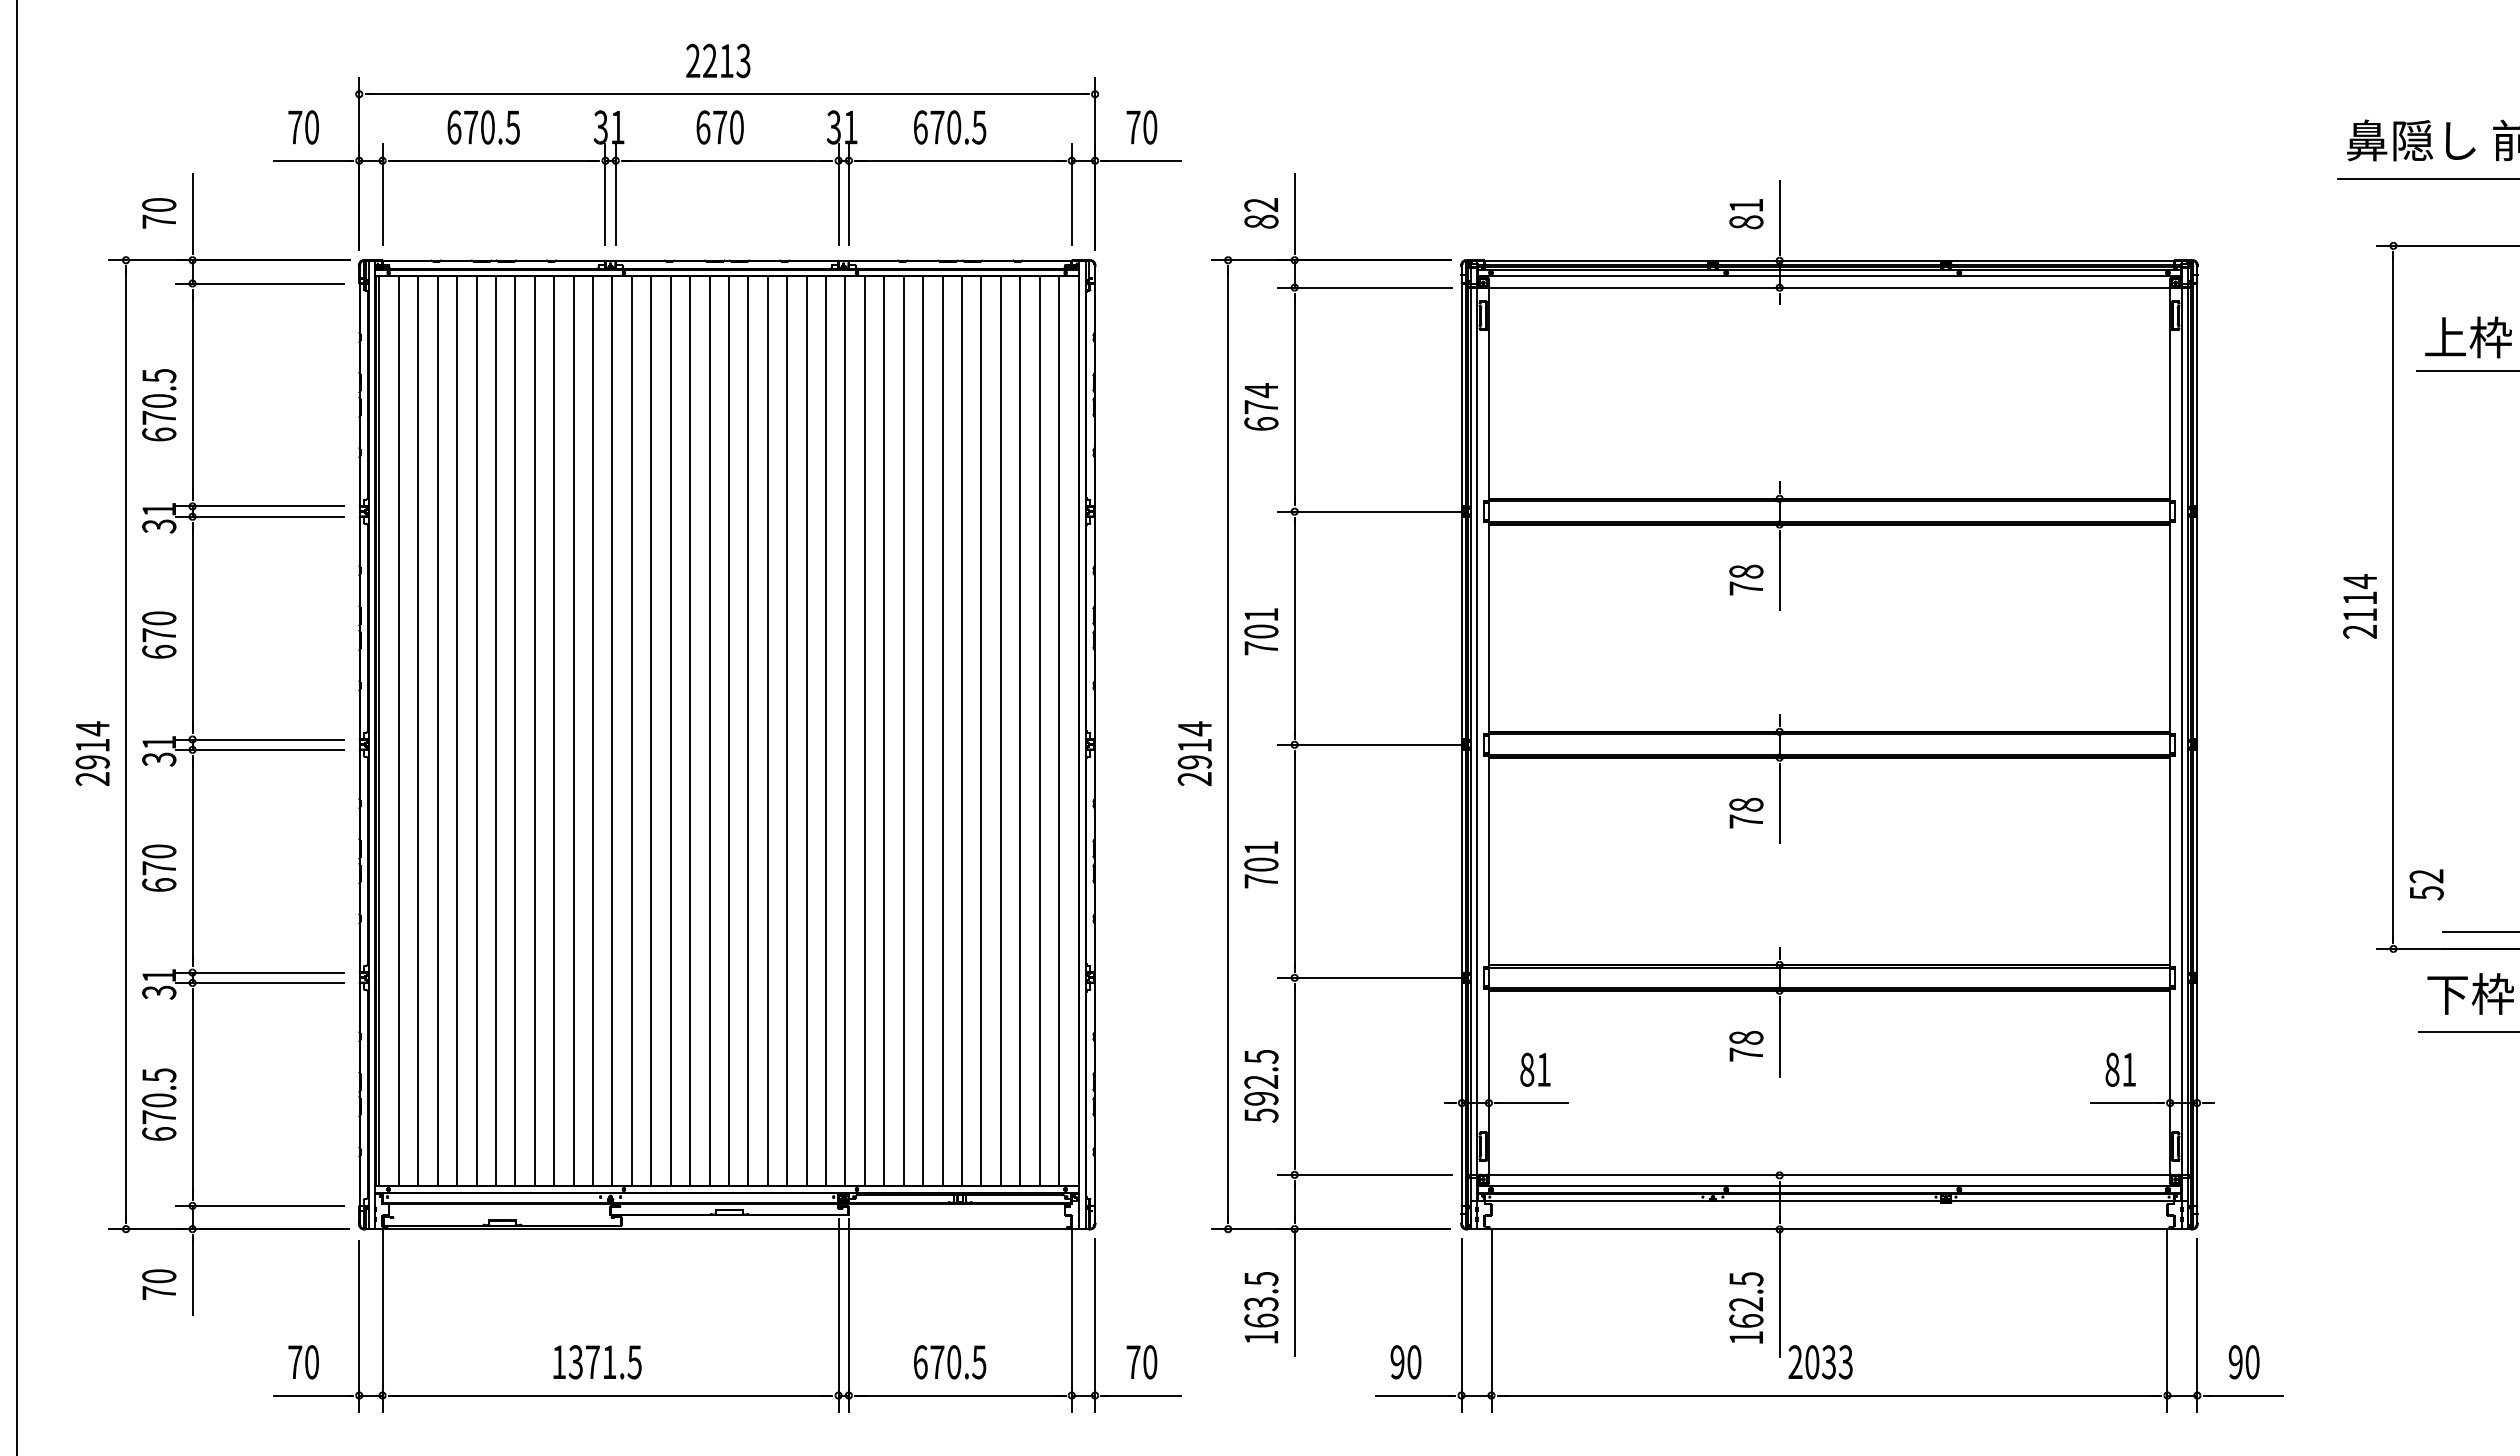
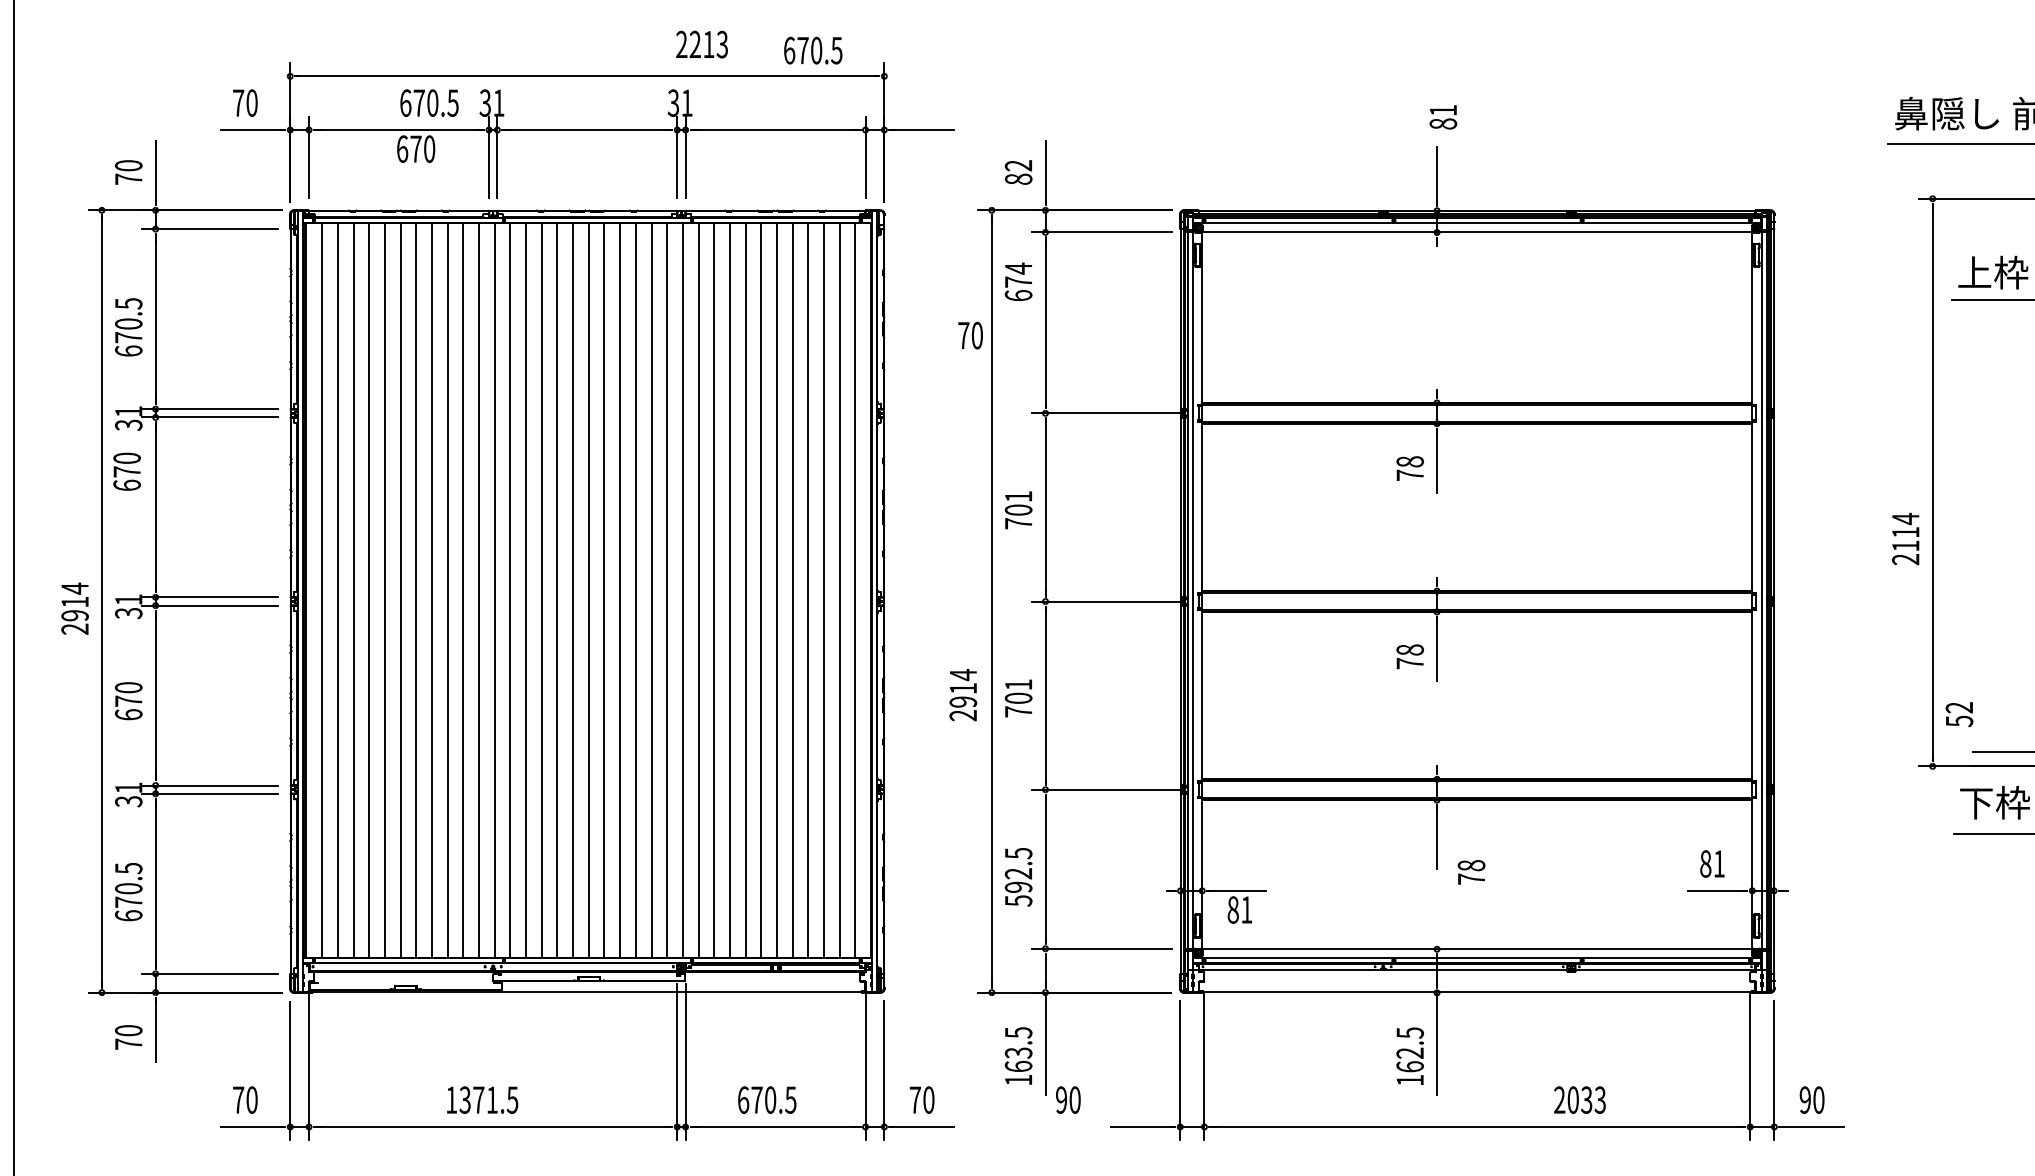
text: (718, 60) -> (702, 44), moved
text: (483, 127) -> (429, 103), moved
text: (719, 127) -> (415, 149), moved
text: (950, 127) -> (813, 50), moved
text: (1141, 127) -> (970, 335), moved
text: (1746, 214) -> (1443, 117), moved
text: (1261, 406) -> (1018, 281), moved
text: (2359, 606) -> (1905, 539), moved
text: (159, 634) -> (127, 471), moved
text: (1194, 753) -> (963, 694), moved
text: (1746, 1046) -> (1471, 872), moved
text: (1535, 1069) -> (1239, 909), moved
text: (1405, 1362) -> (1067, 1100), moved
text: (1820, 1362) -> (1579, 1100), moved

